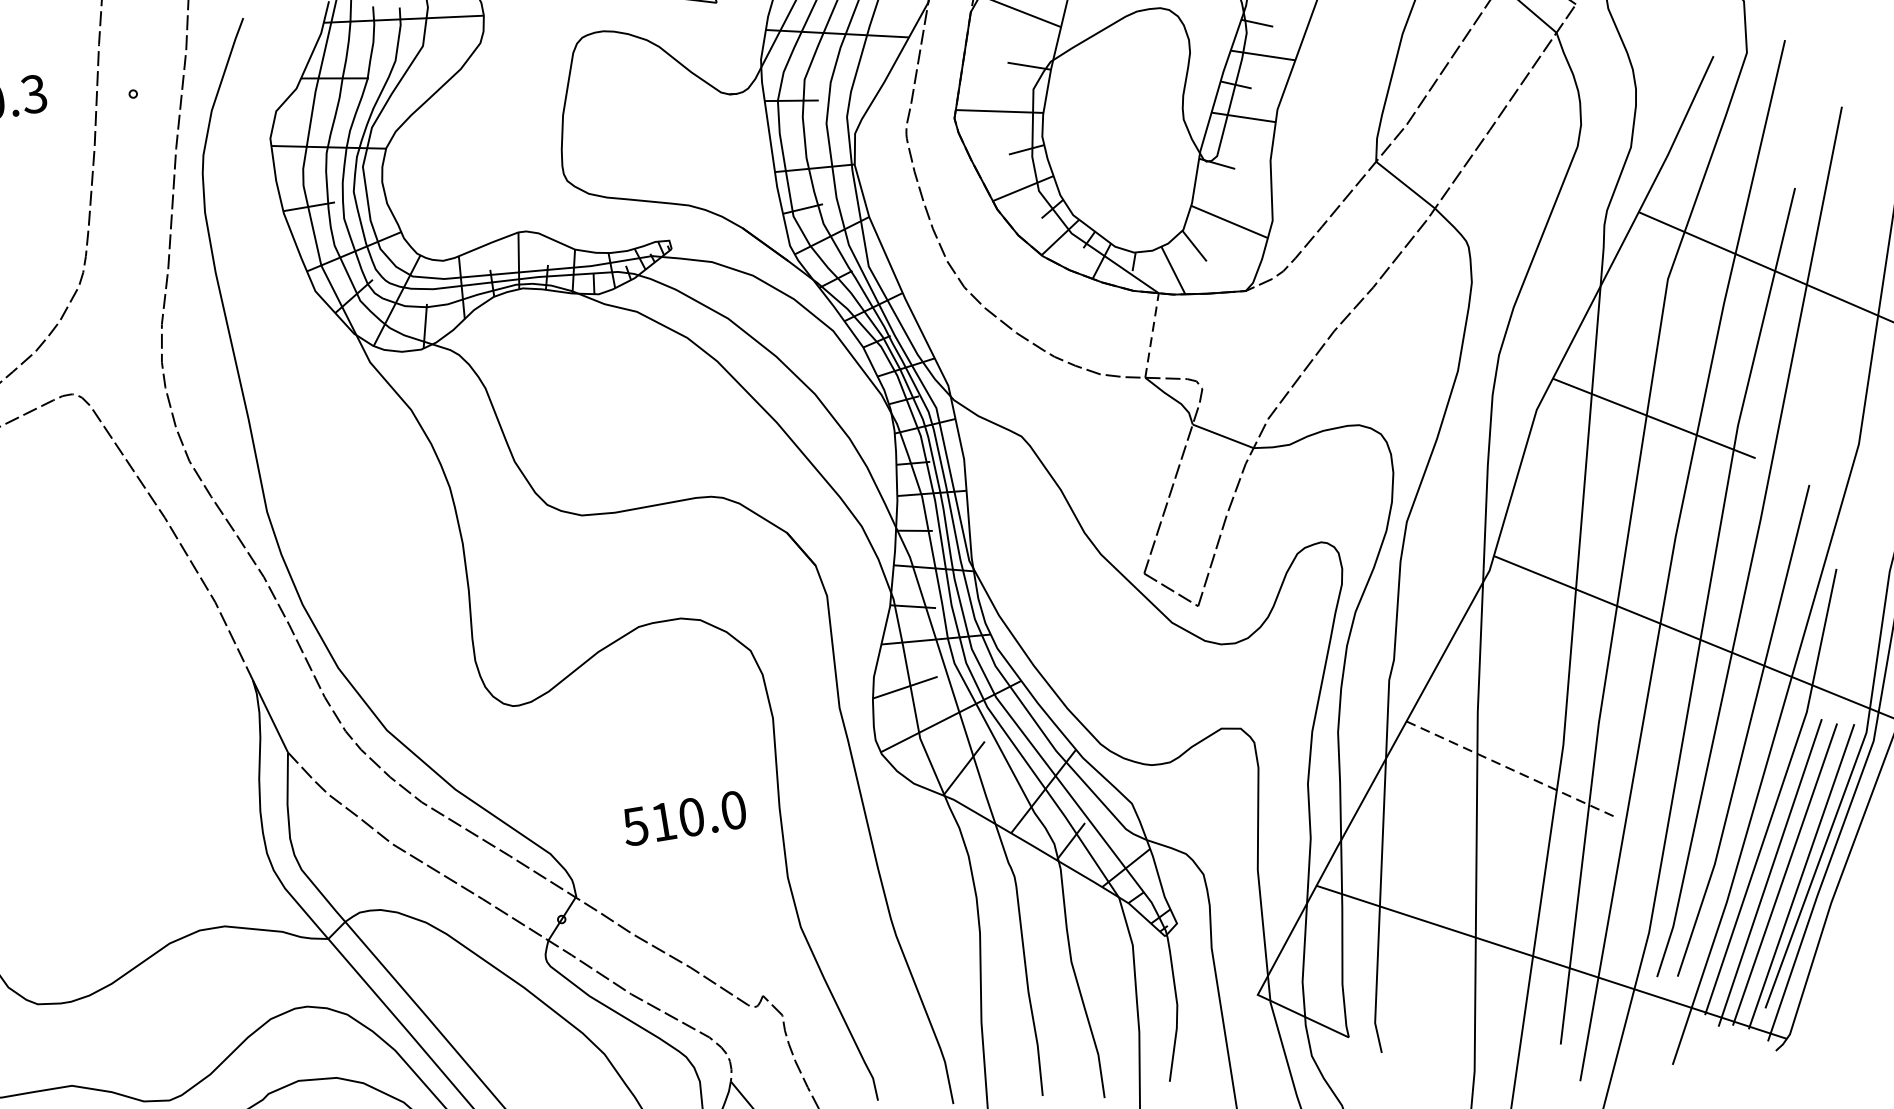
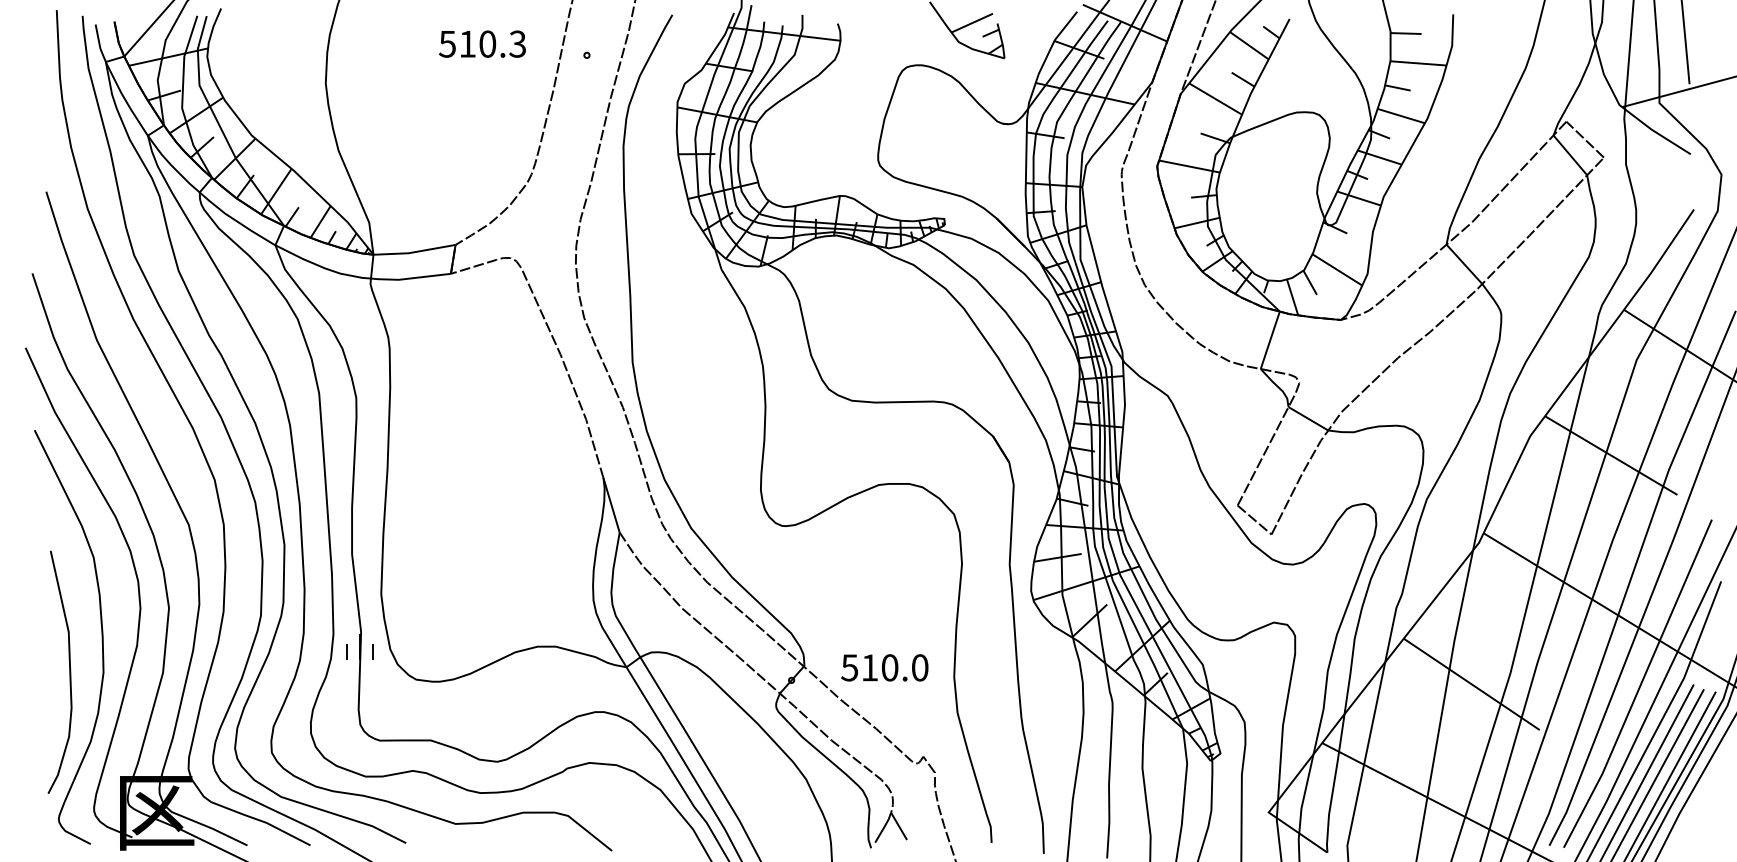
line: (1152, 334) -> (1270, 339), dashed -> solid
line: (1511, 769) -> (1471, 684), dashed -> solid
text: (683, 818) -> (884, 667), moved

